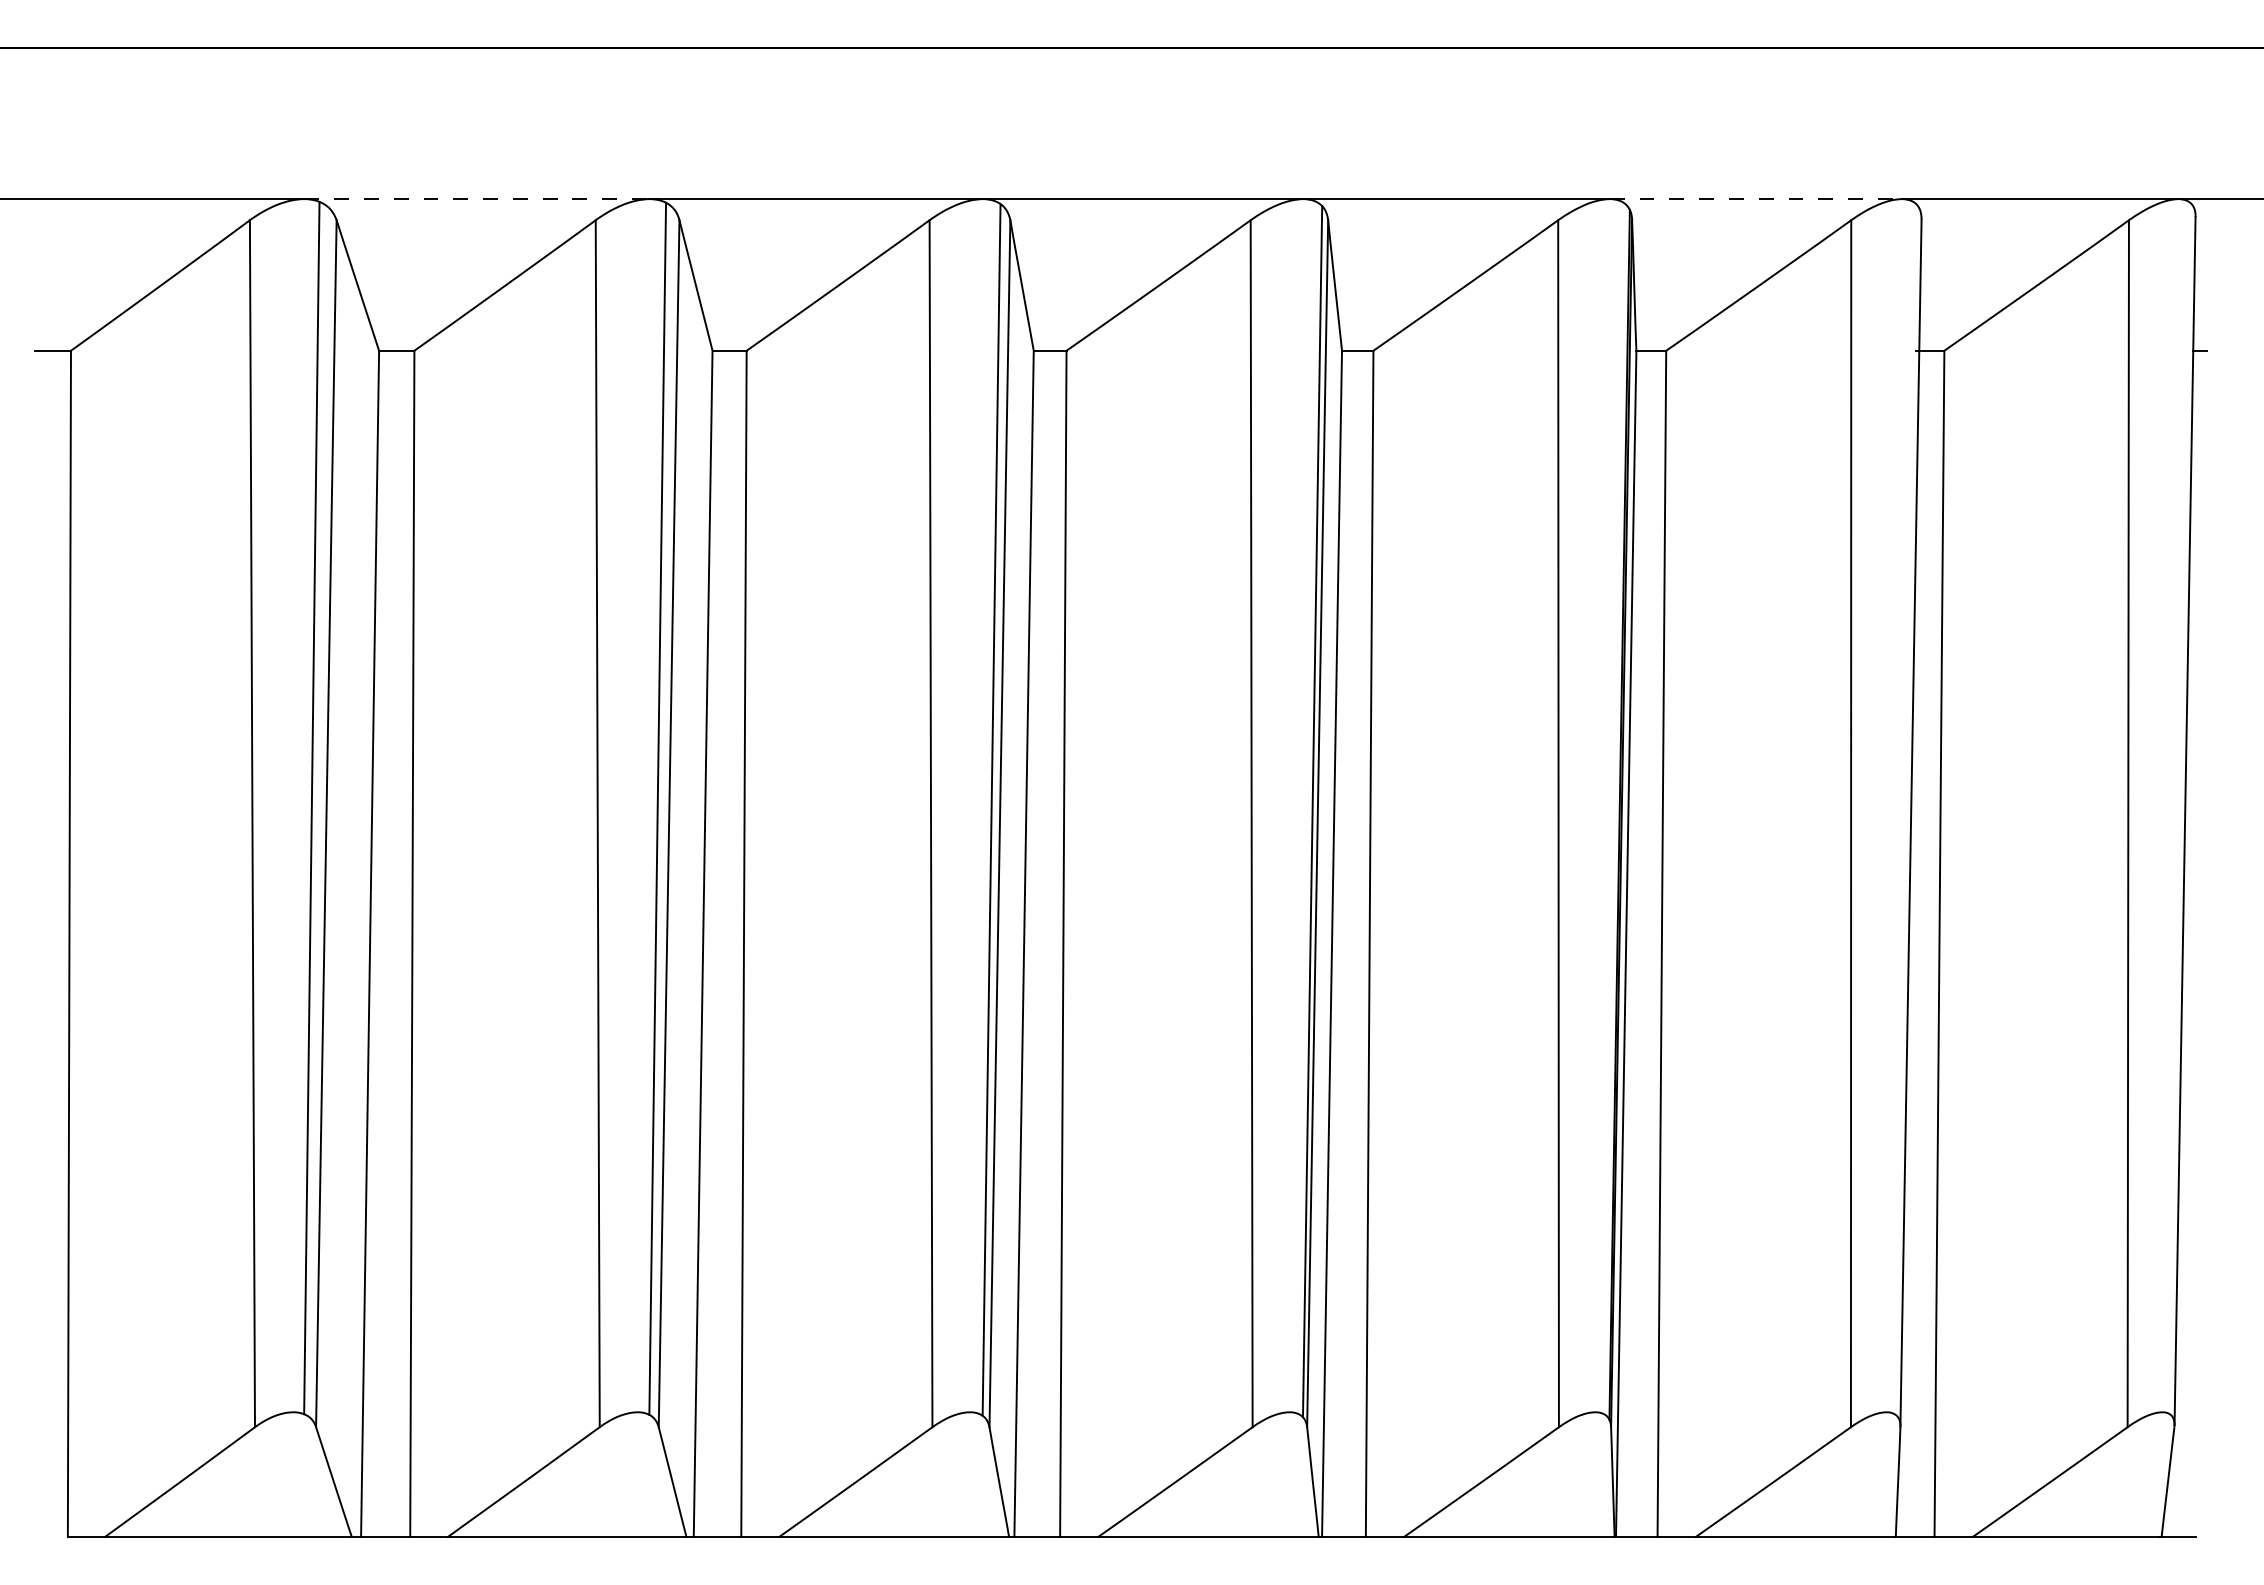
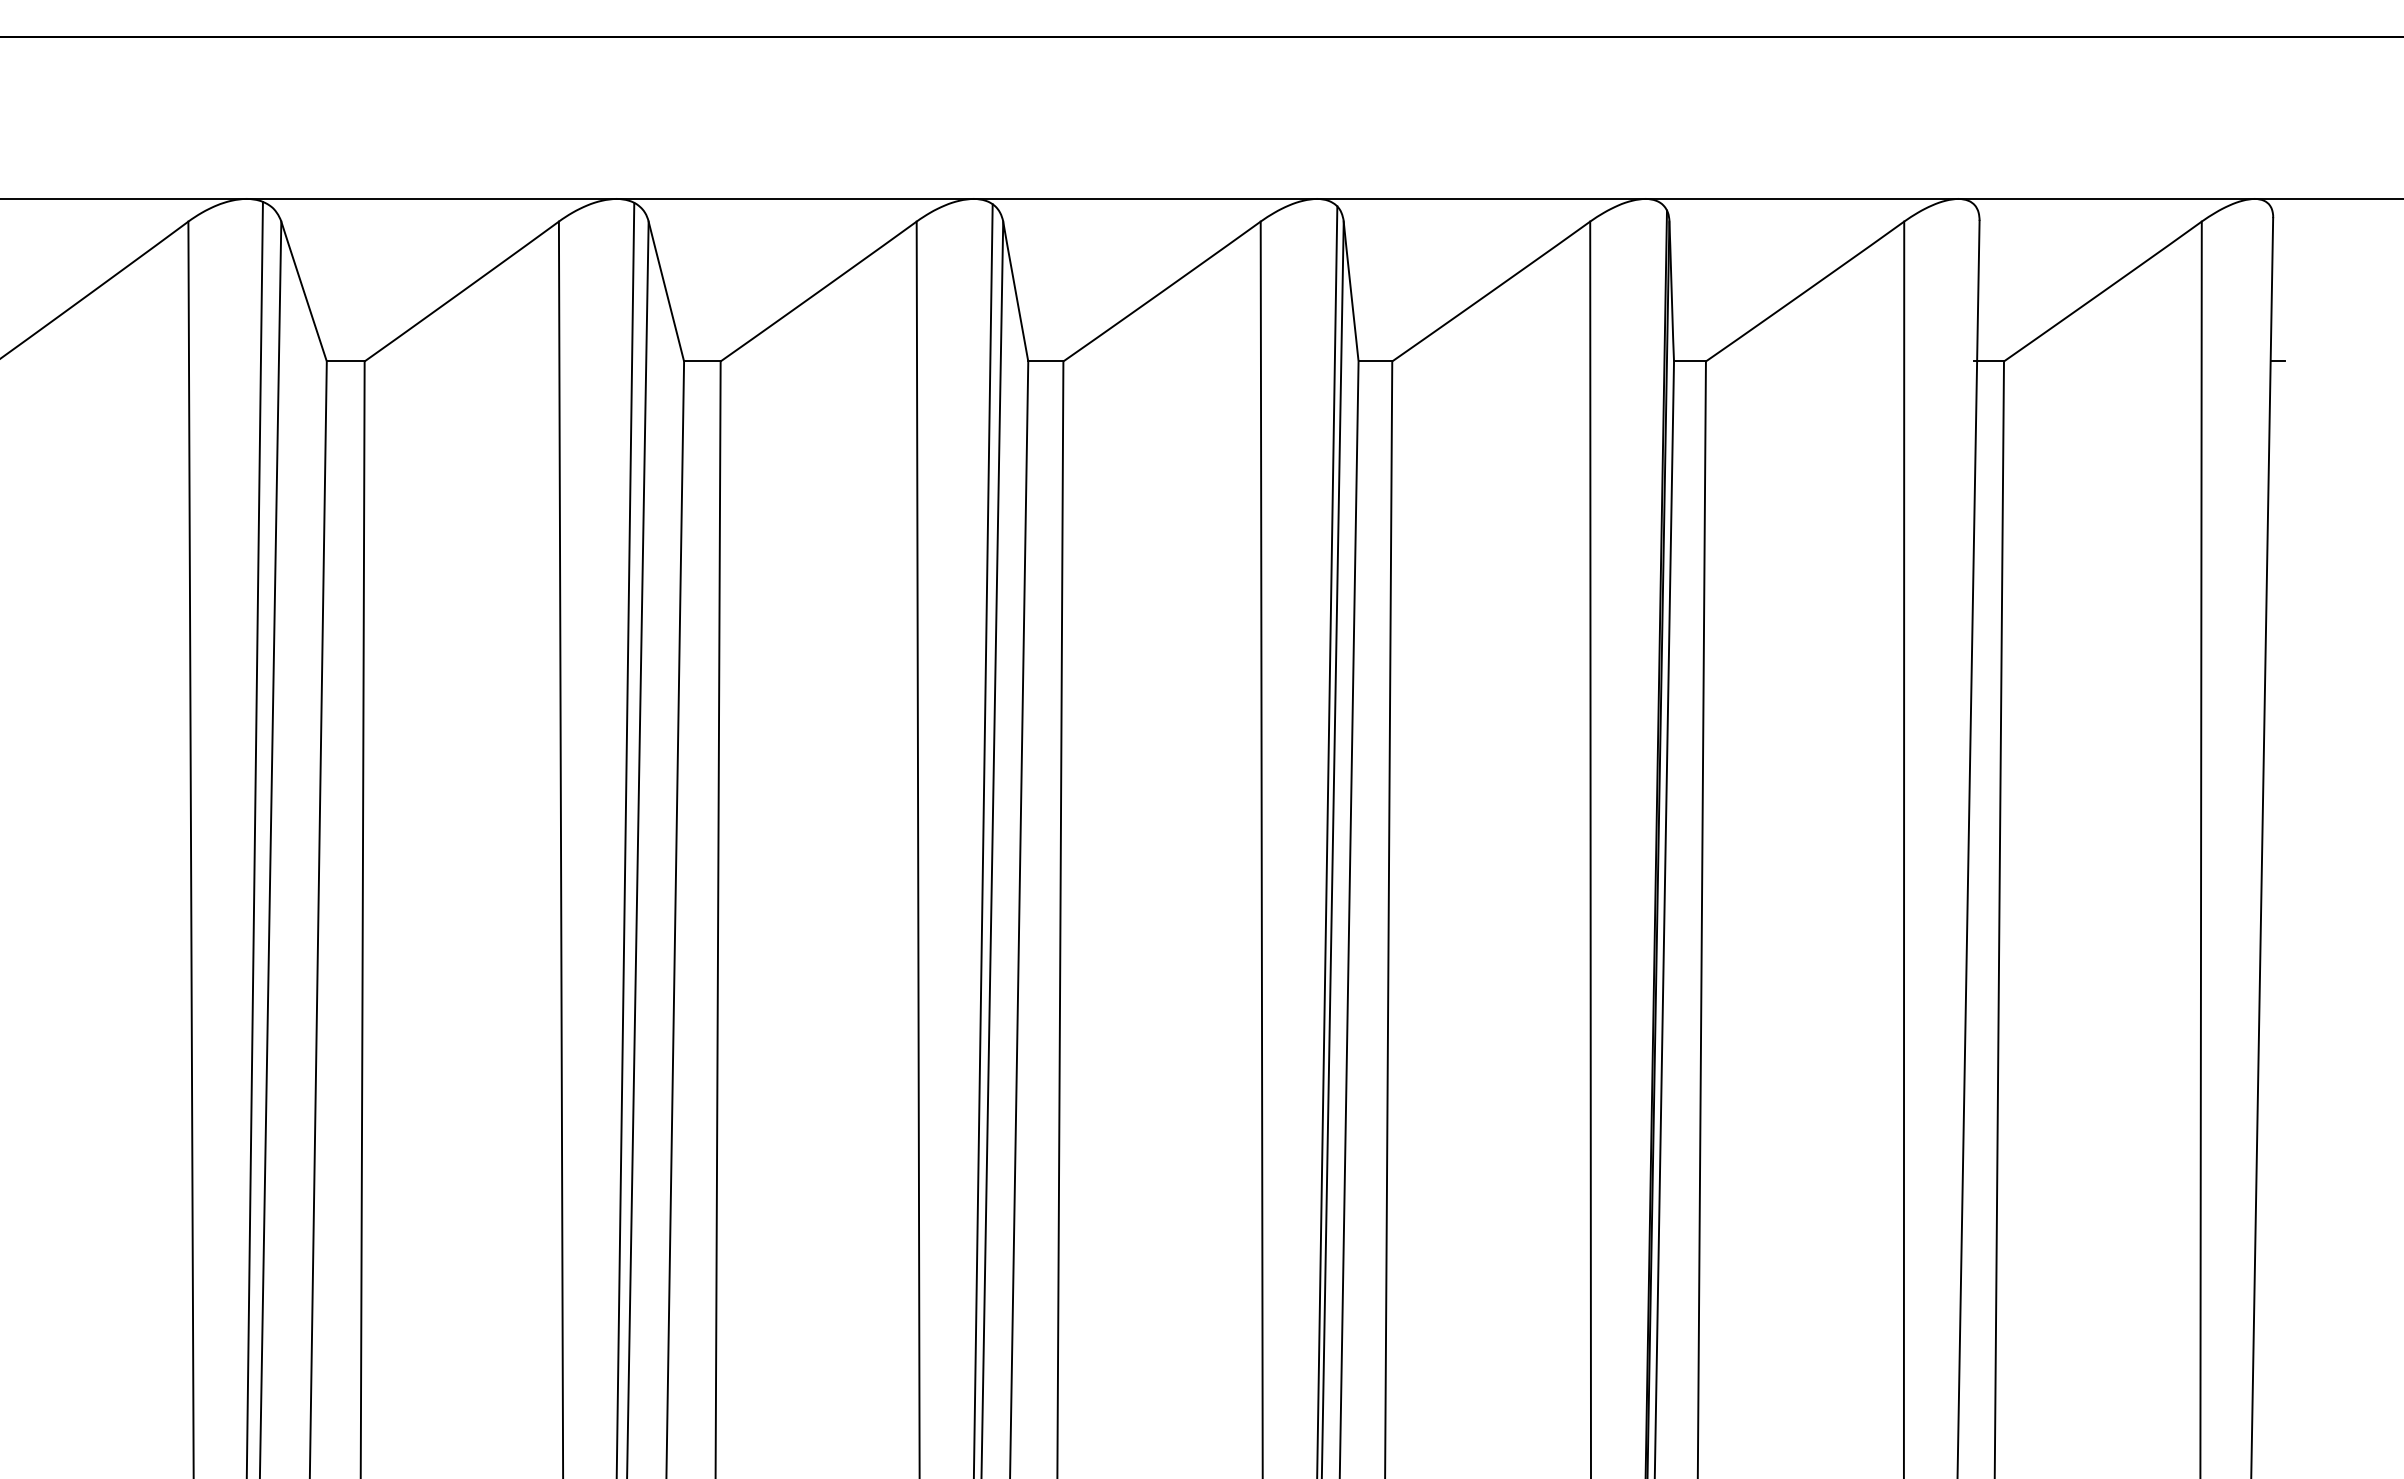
line: (476, 199) -> (431, 199), dashed -> solid
line: (1755, 199) -> (1801, 199), dashed -> solid

